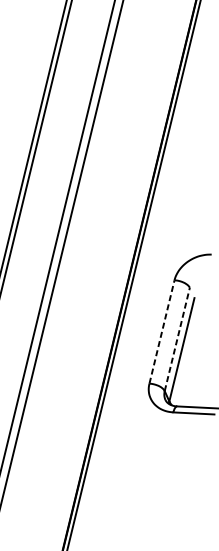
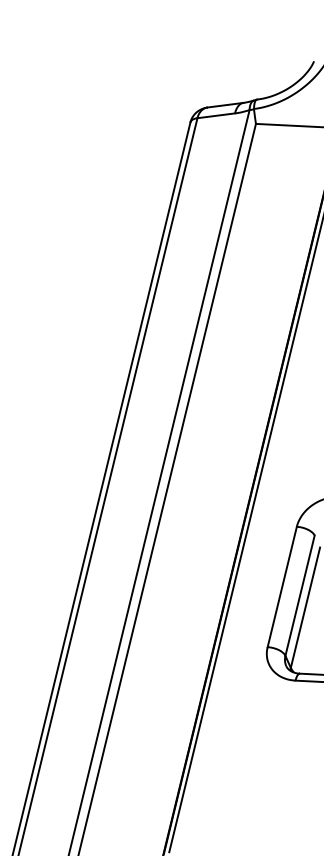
line: (162, 332) -> (282, 587), dashed -> solid
line: (177, 339) -> (300, 595), dashed -> solid

